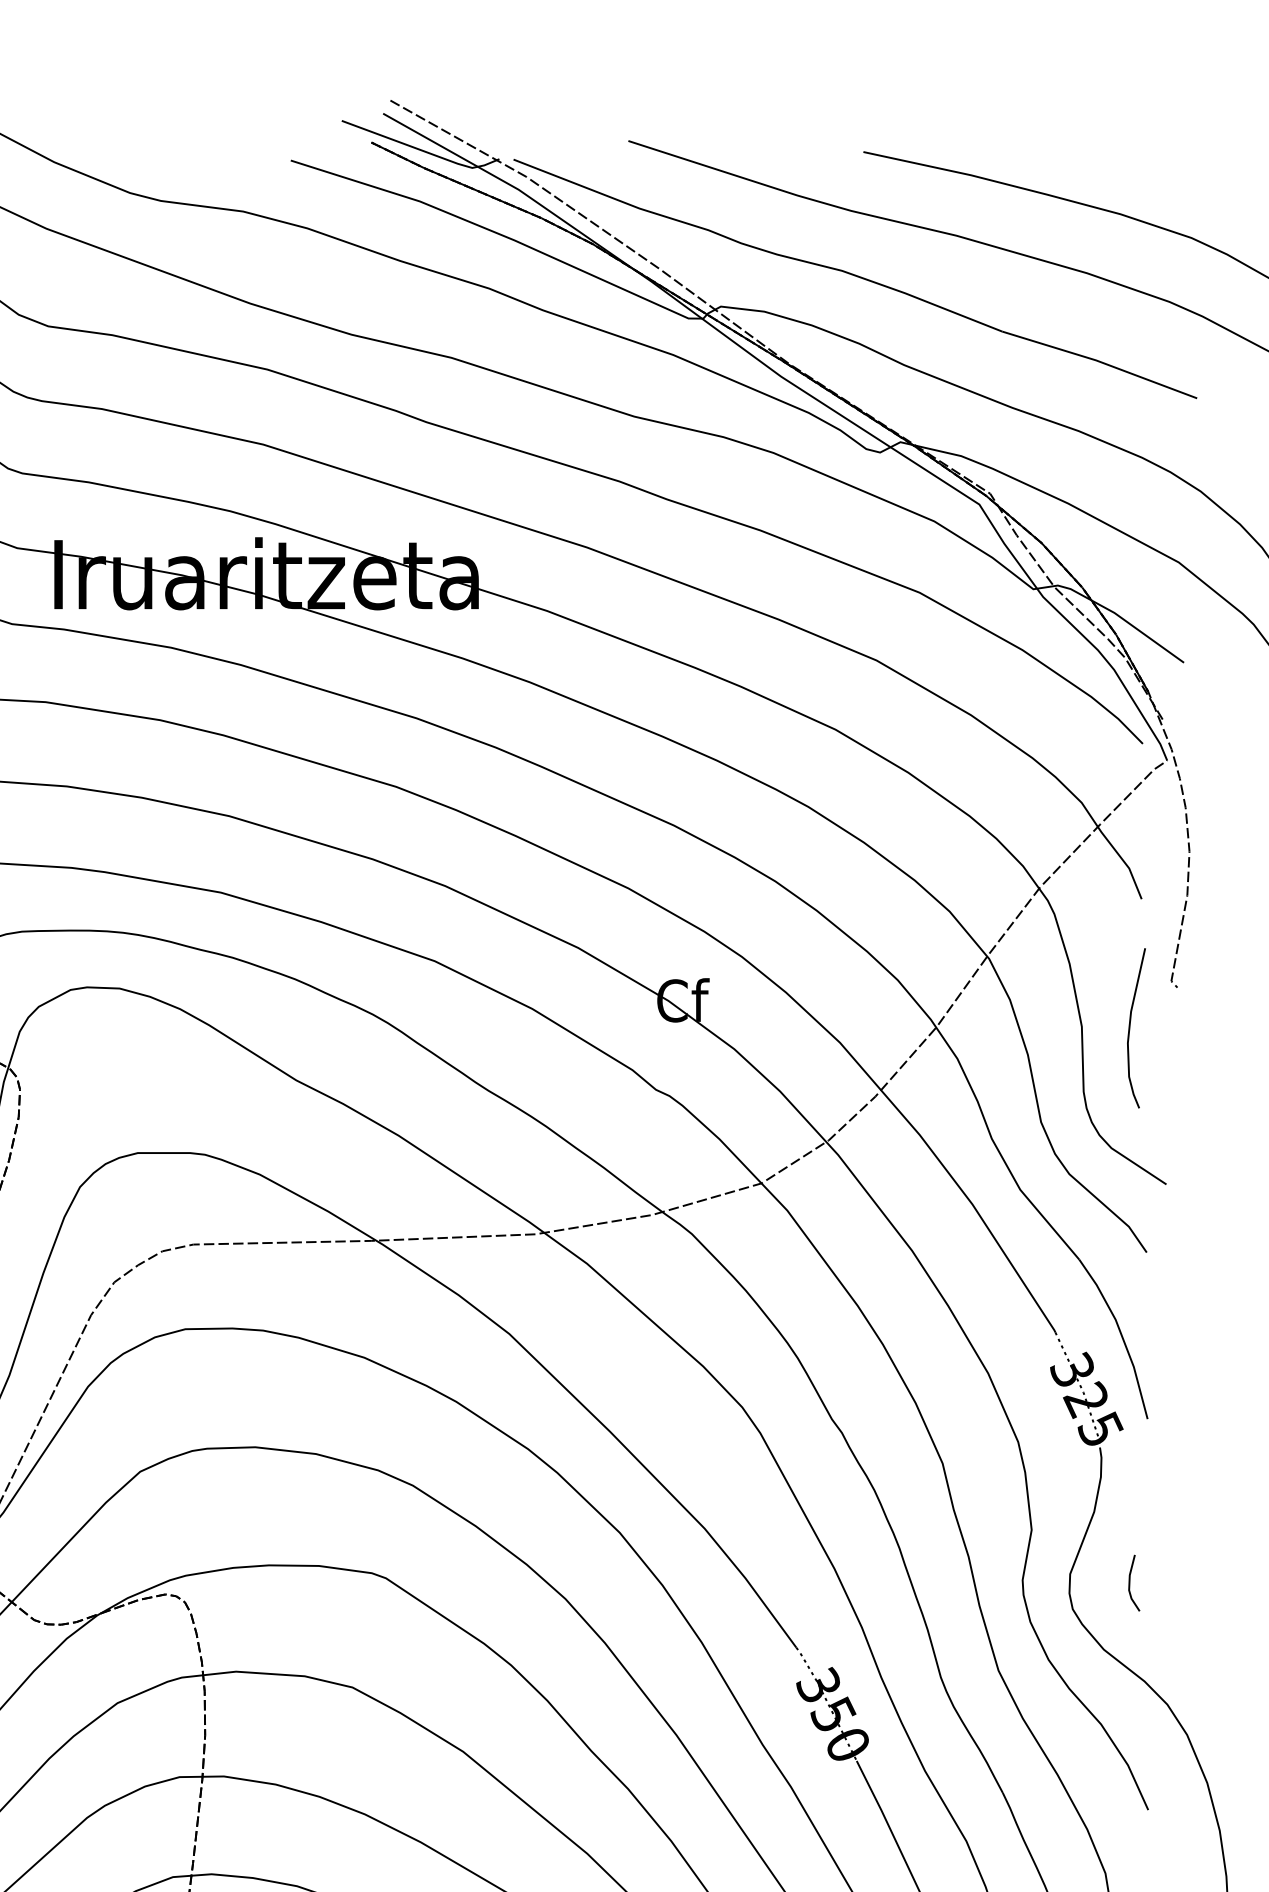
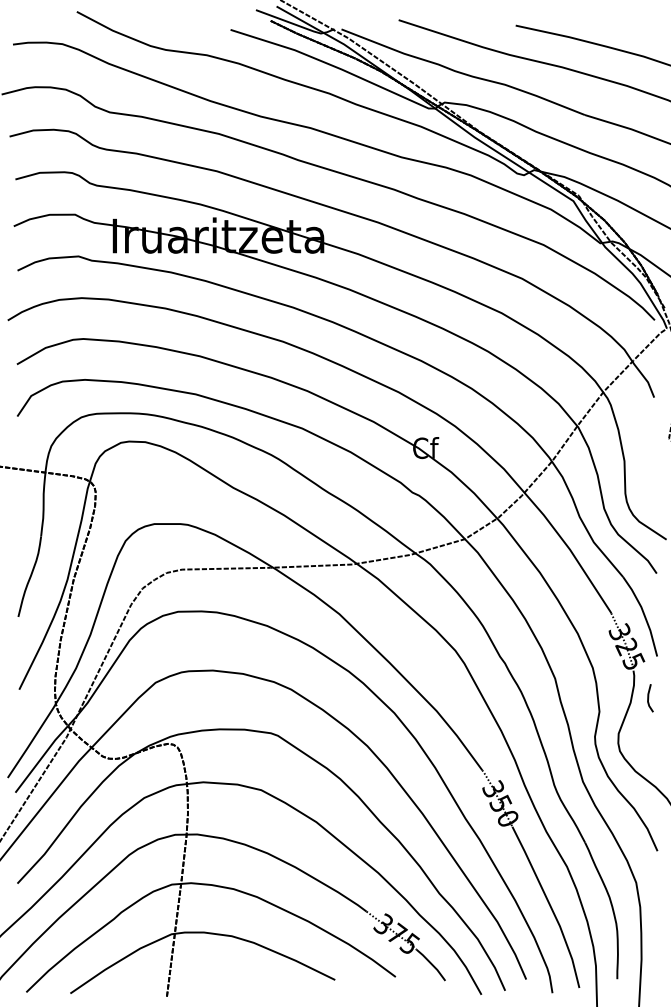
curve: (1132, 1027) -> (649, 461), removed
line: (1132, 1583) -> (649, 698), moved

